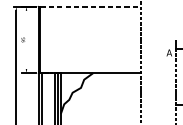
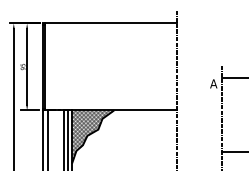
line: (90, 6) -> (110, 23), dashed -> solid
line: (26, 39) -> (27, 66), added
hatch: (76, 92) -> (92, 135), added

